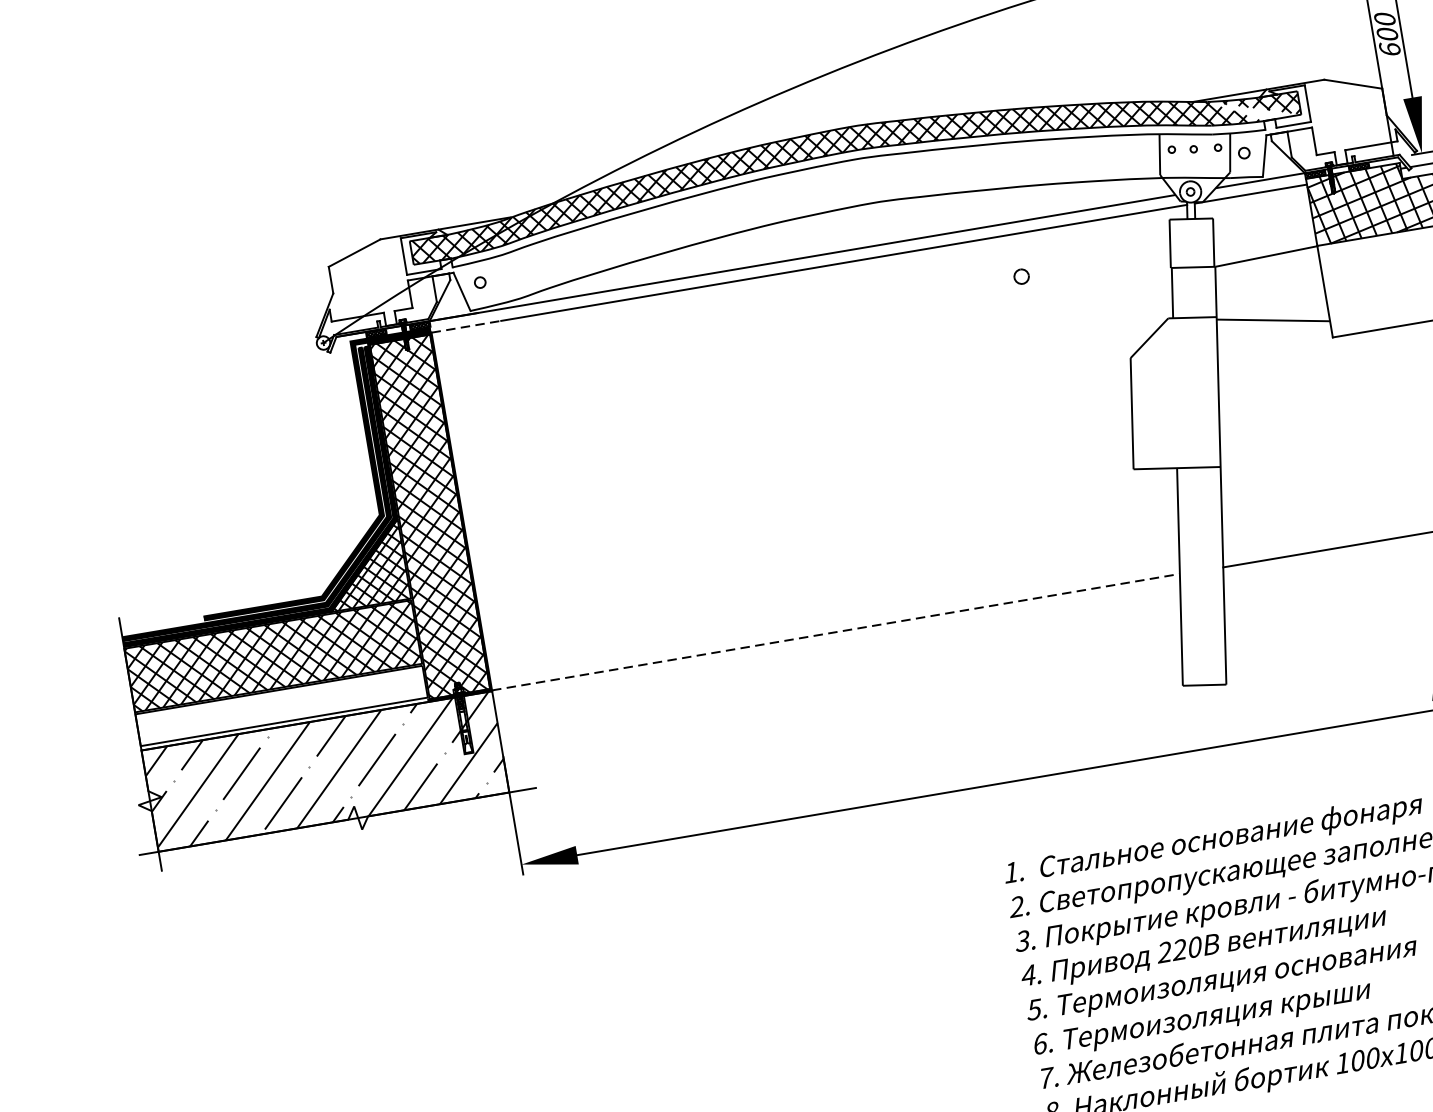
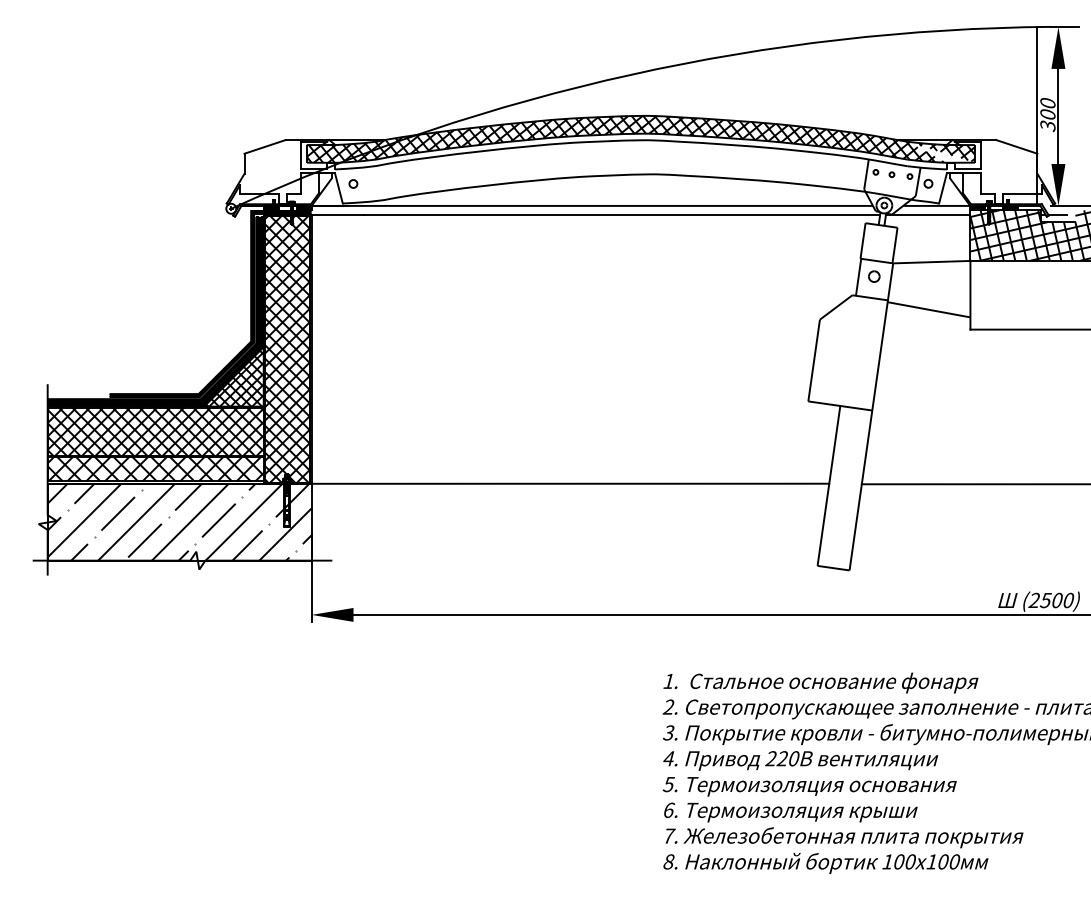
text: (1389, 48) -> (1047, 125), 600 -> 300
part: (1021, 276) -> (874, 276), moved
line: (467, 326) -> (338, 214), dashed -> solid
line: (836, 631) -> (570, 483), dashed -> solid
hatch: (281, 706) -> (155, 469), added

